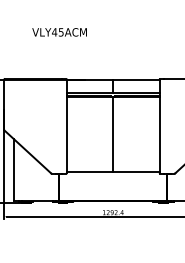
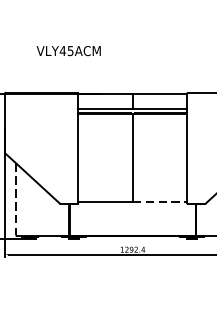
text: (59, 32) -> (68, 51), moved
line: (14, 169) -> (16, 199), solid -> dashed
line: (136, 171) -> (160, 201), solid -> dashed

